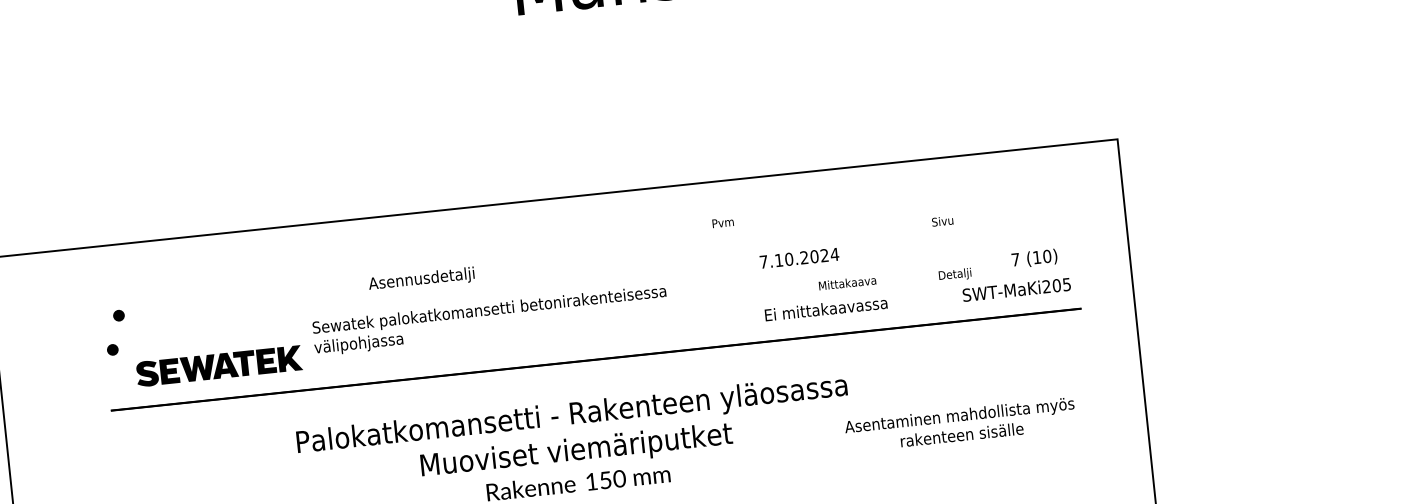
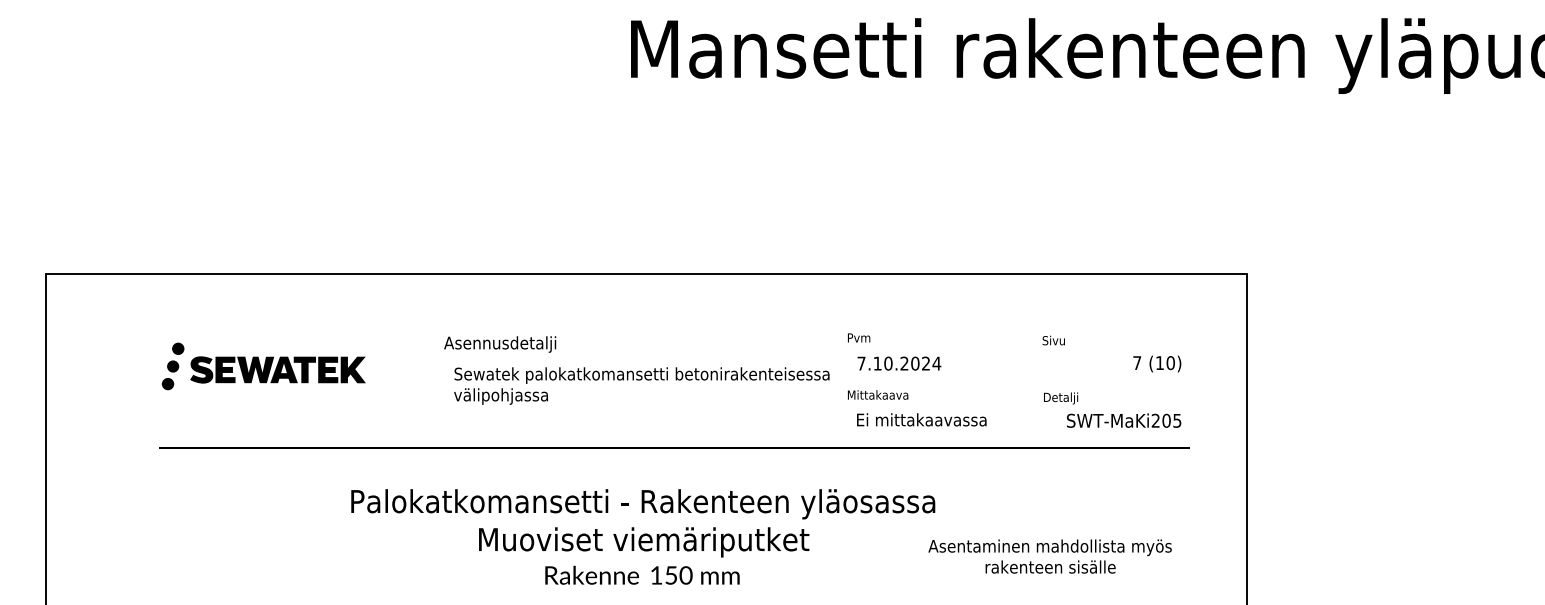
text: (723, 222) -> (859, 337), moved
text: (1034, 258) -> (1157, 363), moved
text: (847, 282) -> (878, 394), moved
text: (490, 320) -> (641, 385), moved
fill: (116, 332) -> (173, 366), added
part: (218, 365) -> (277, 369), moved

